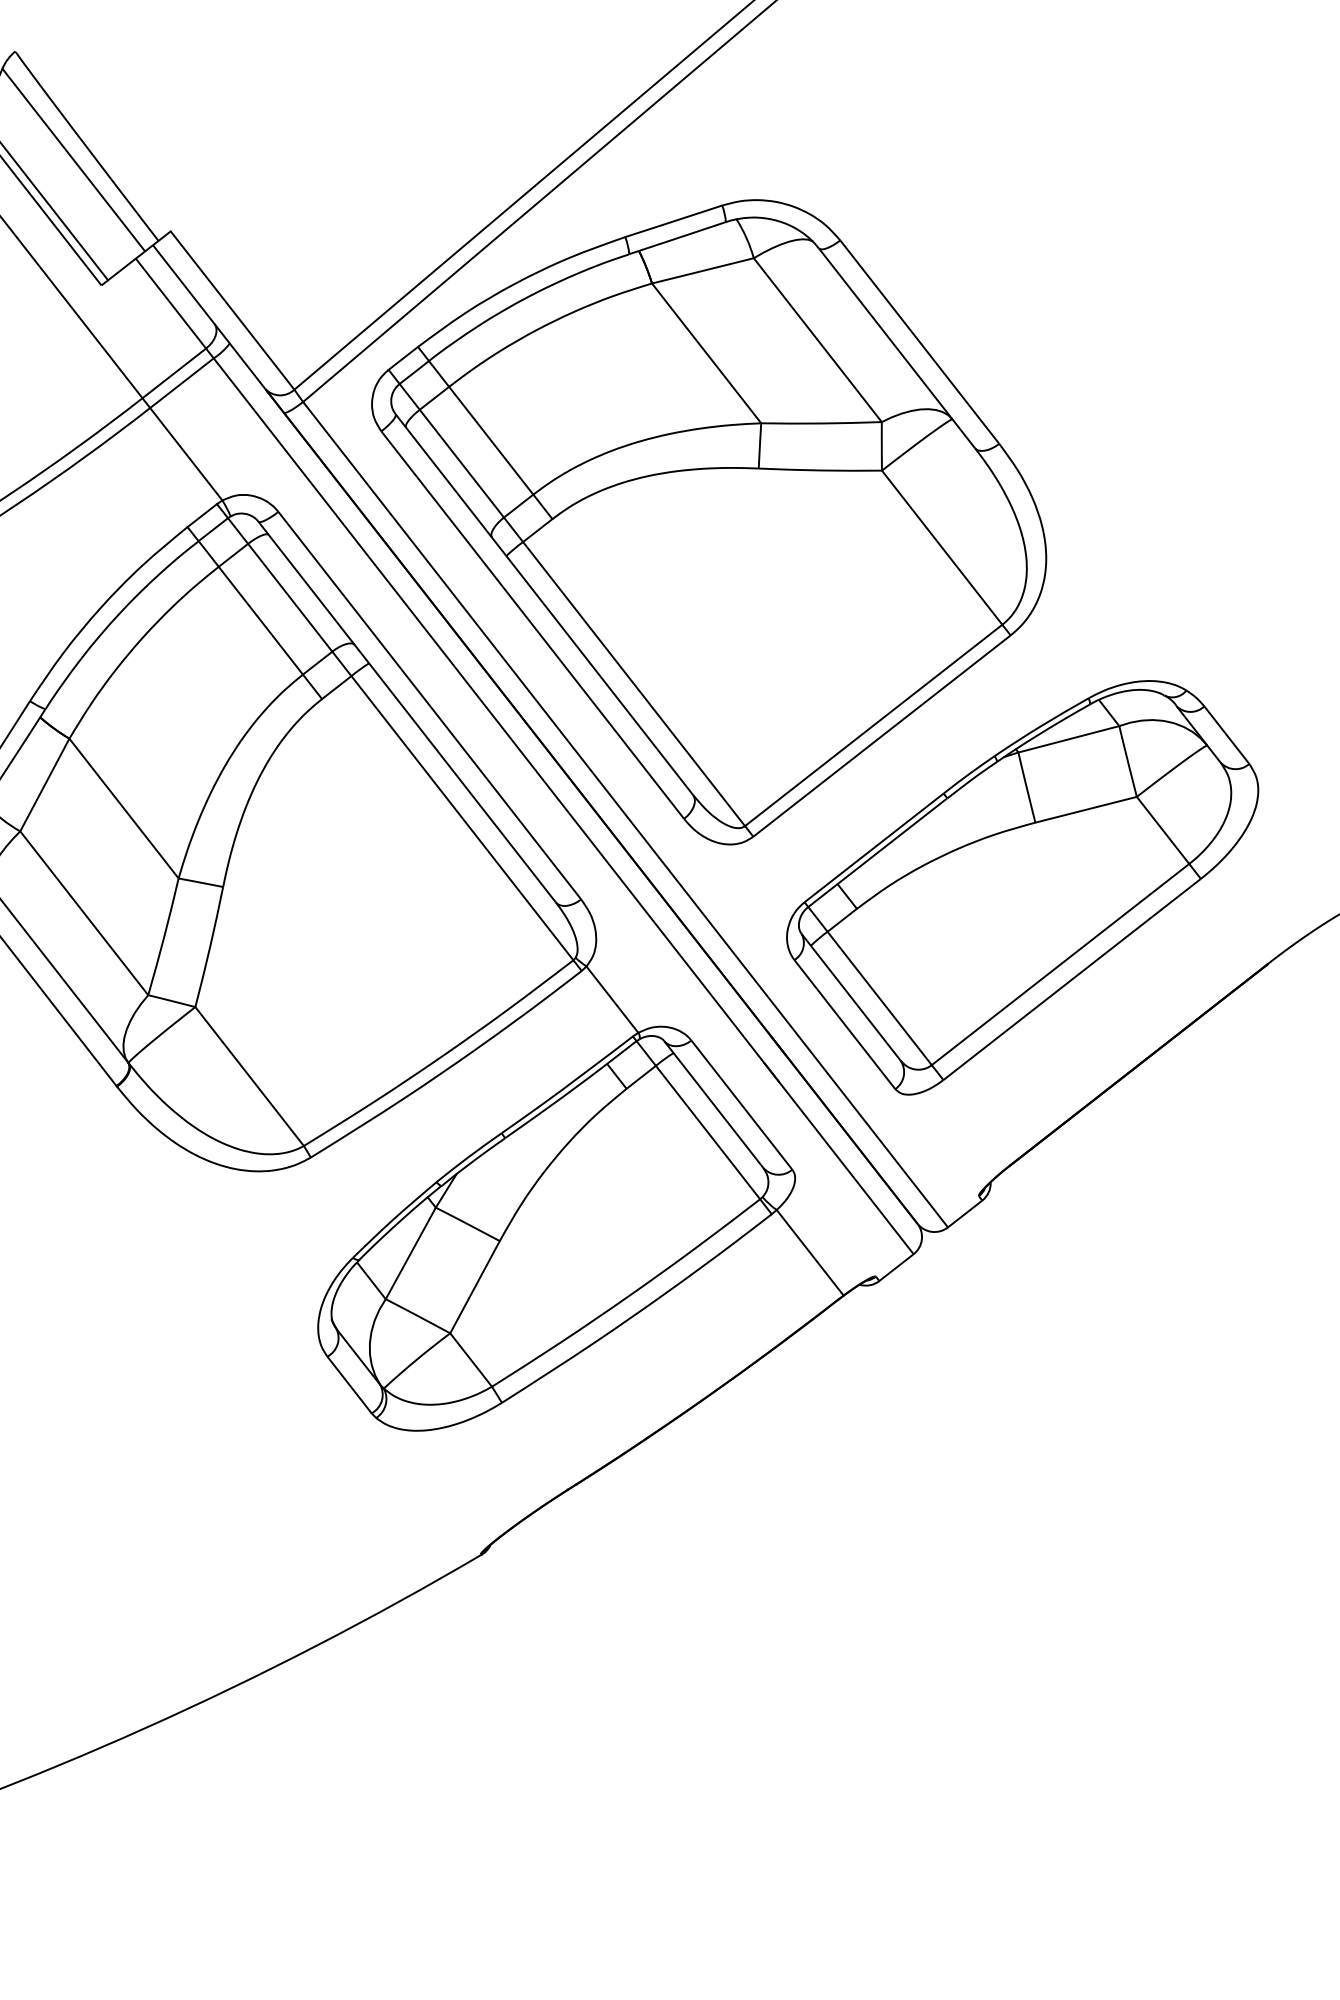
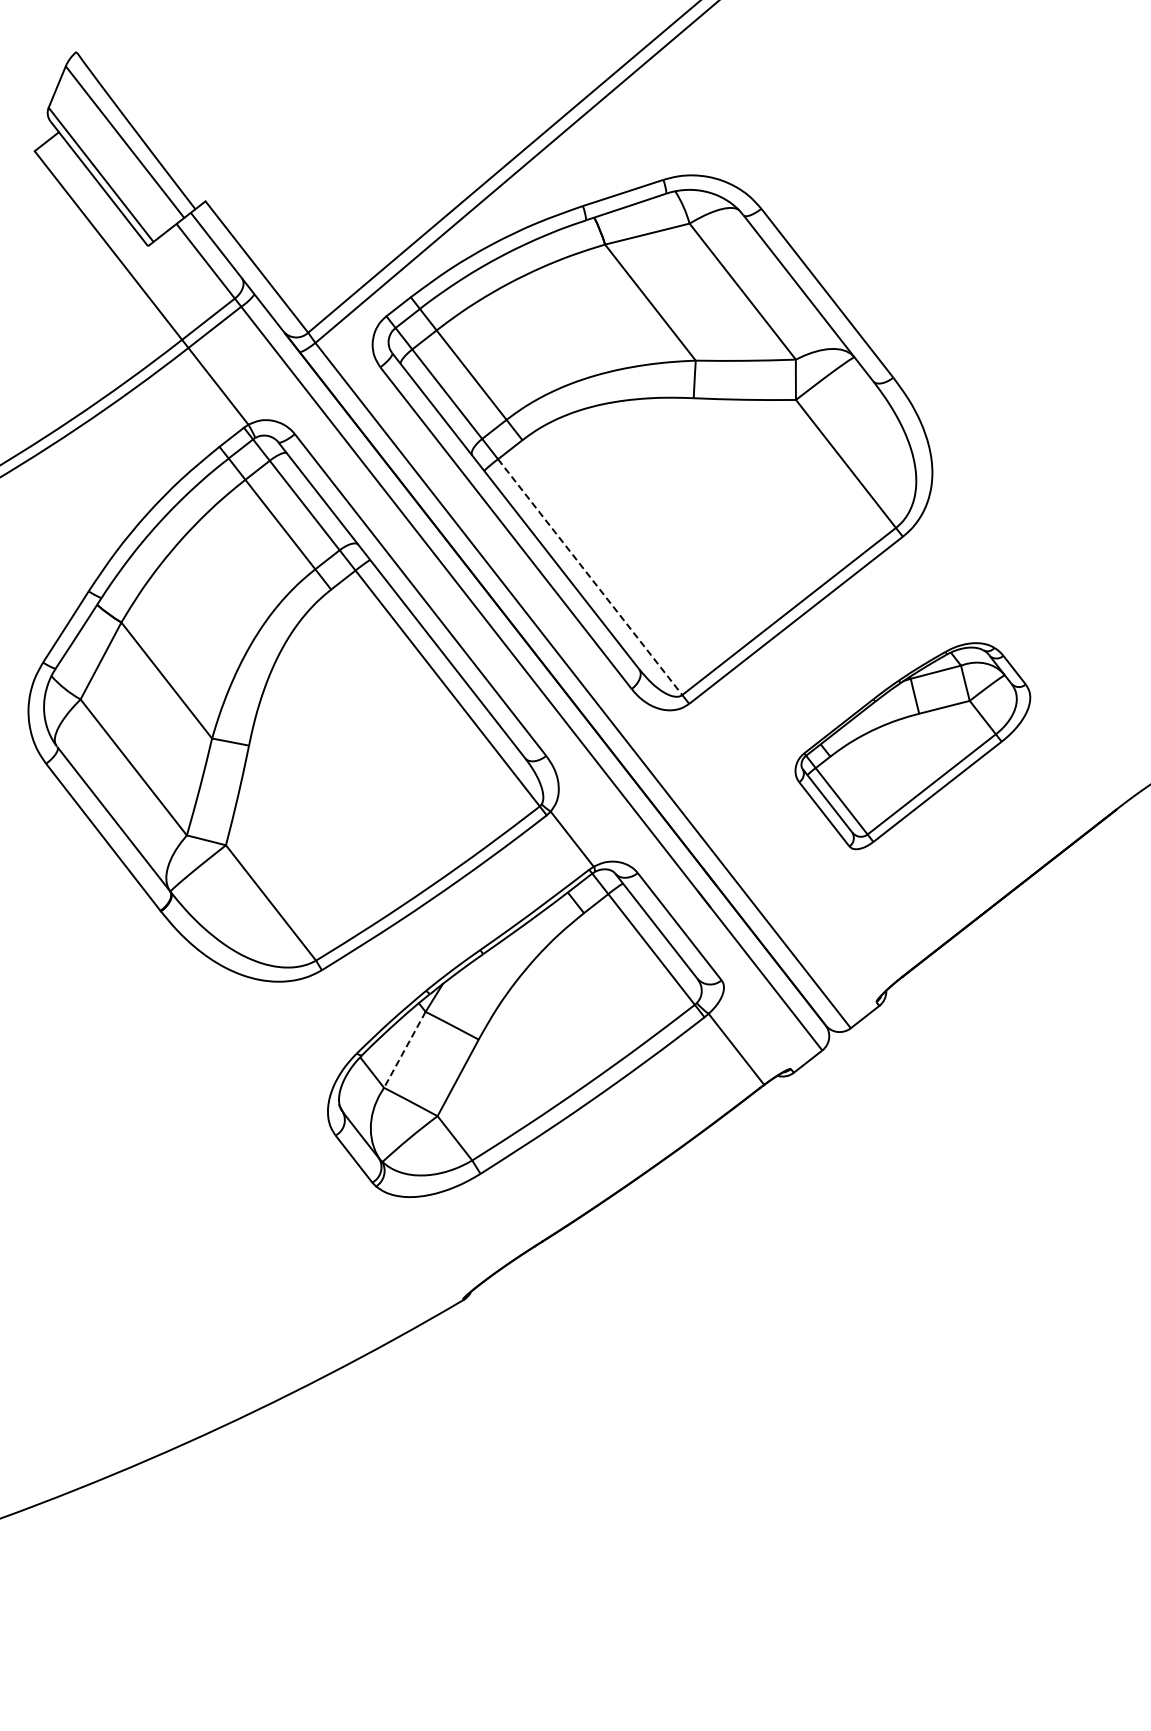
line: (634, 684) -> (590, 577), solid -> dashed
part: (1022, 886) -> (912, 745), size x0.6
line: (410, 1254) -> (404, 1050), solid -> dashed

